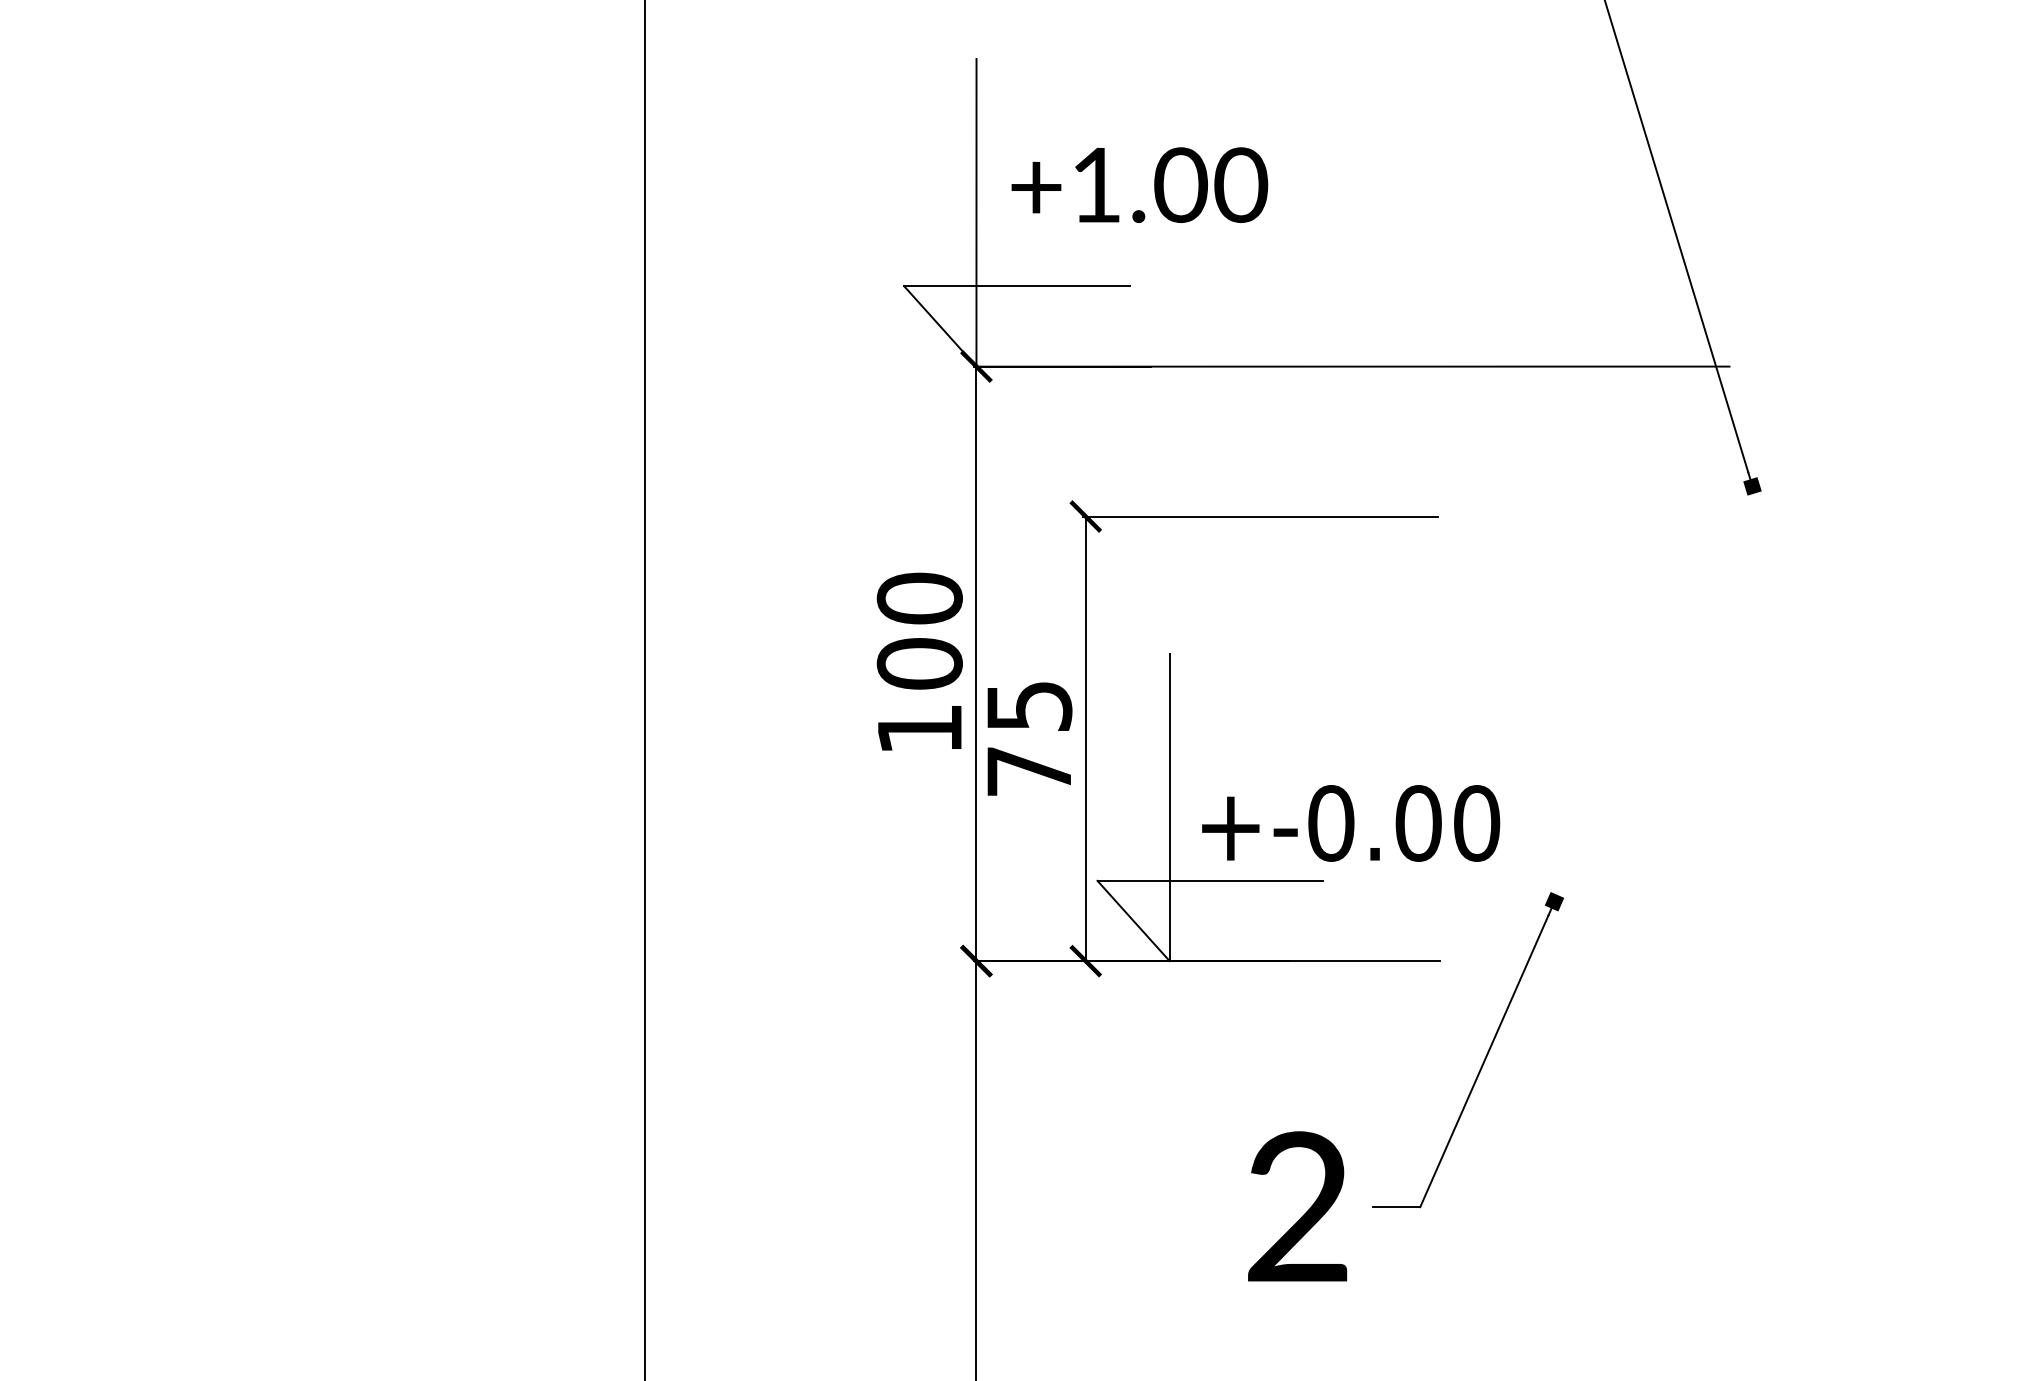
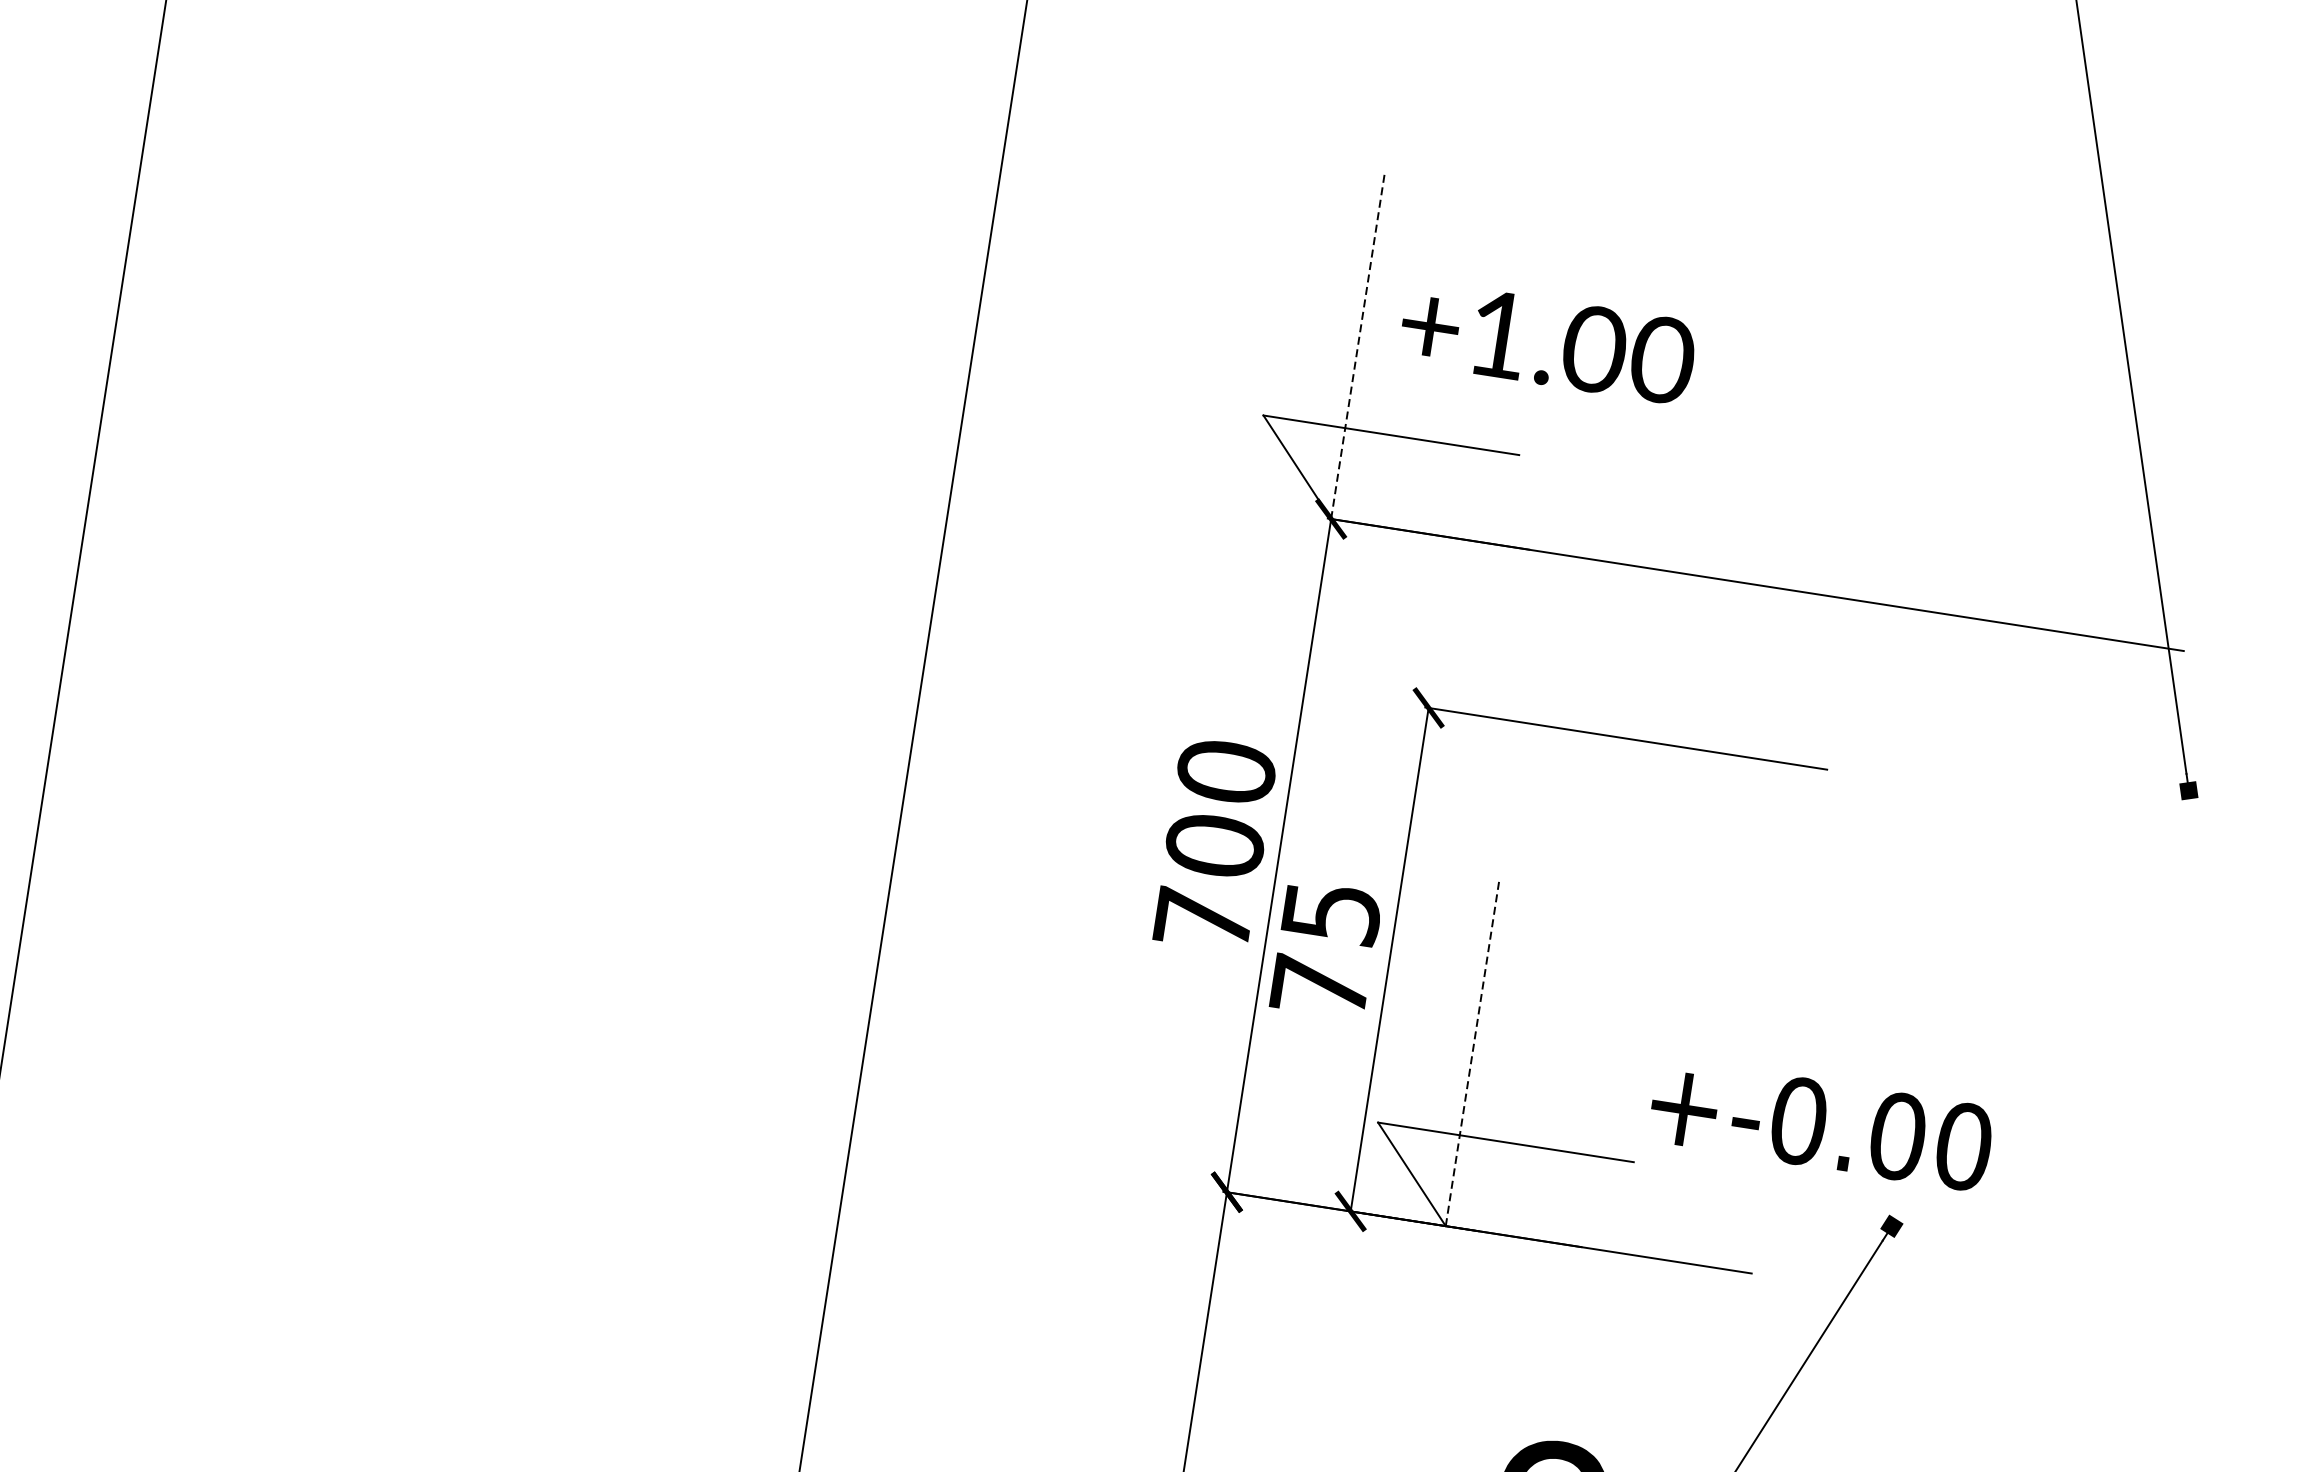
line: (976, 212) -> (1358, 344), solid -> dashed
text: (919, 729) -> (1203, 919), 100 -> 700
line: (1169, 807) -> (1472, 1052), solid -> dashed
text: (1351, 823) -> (1821, 1124), moved

